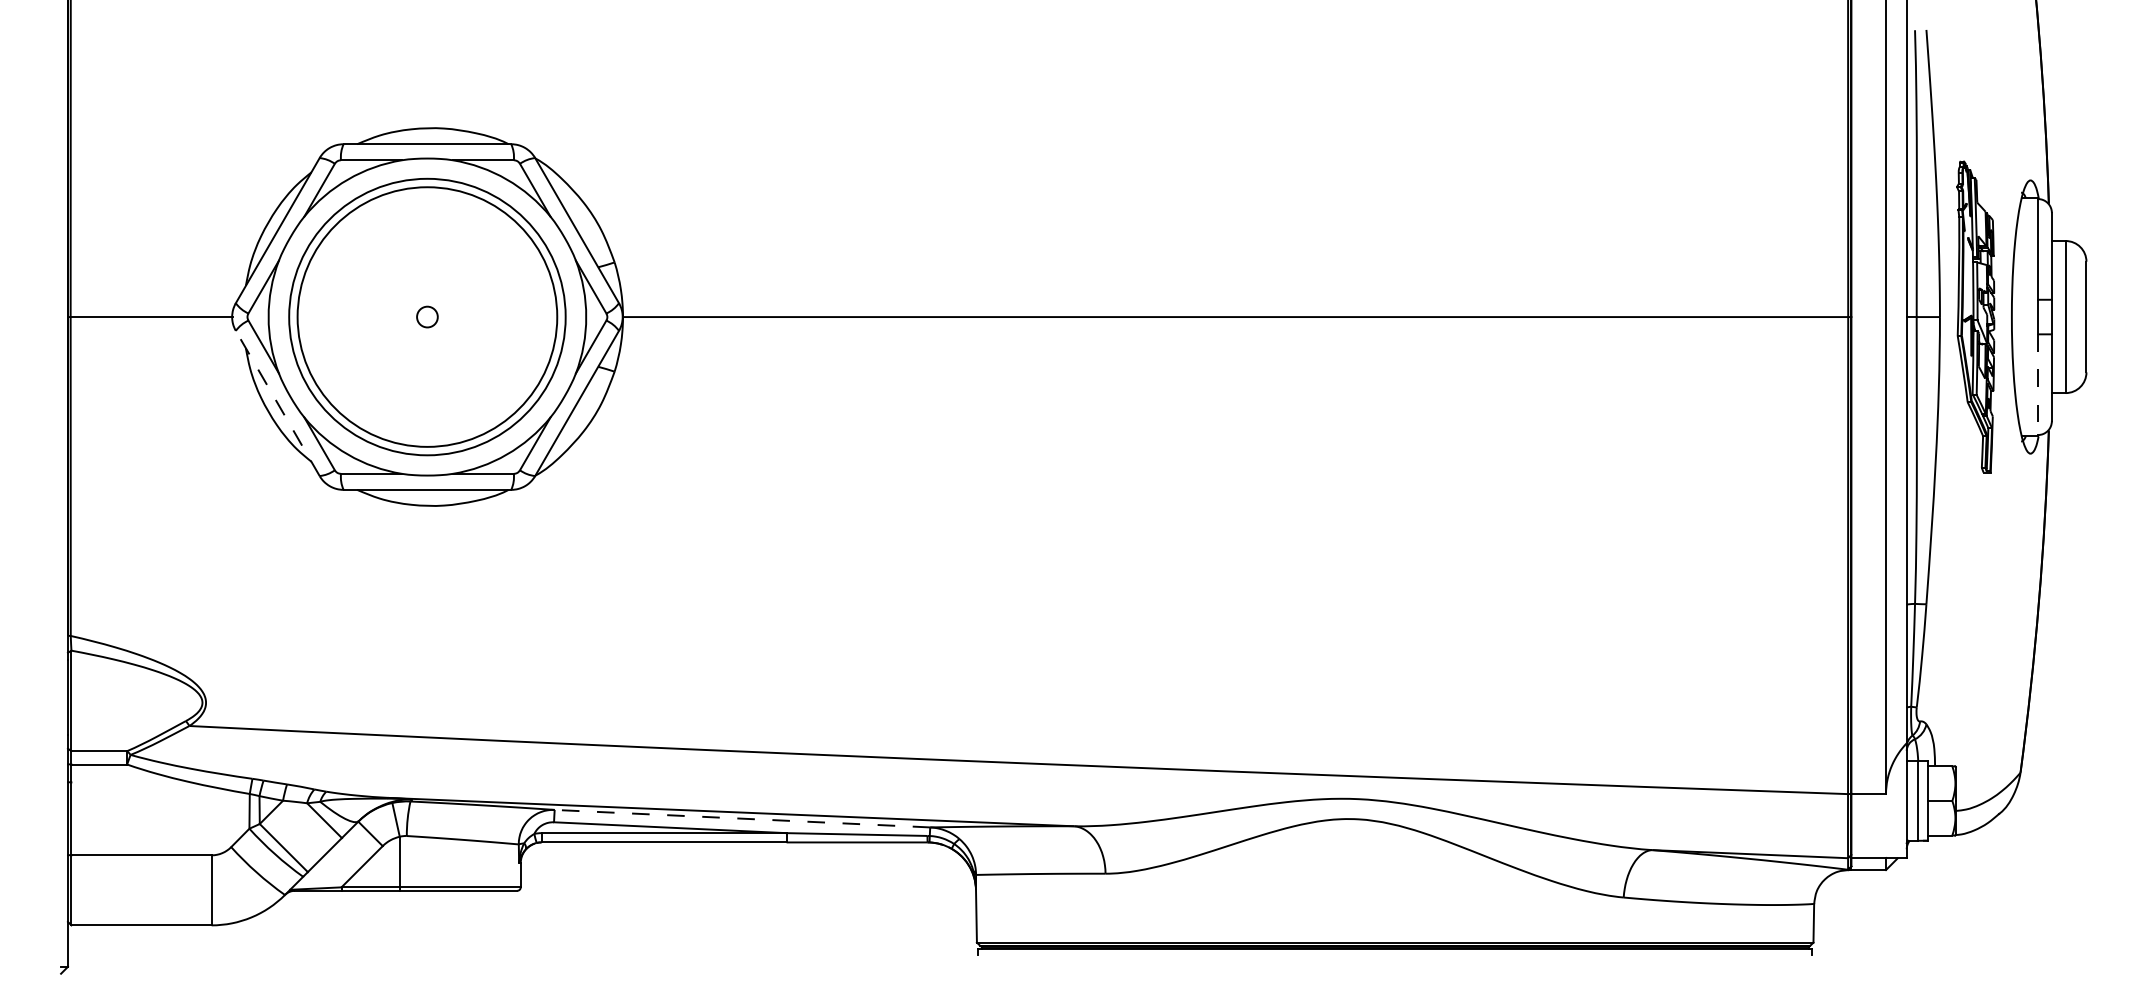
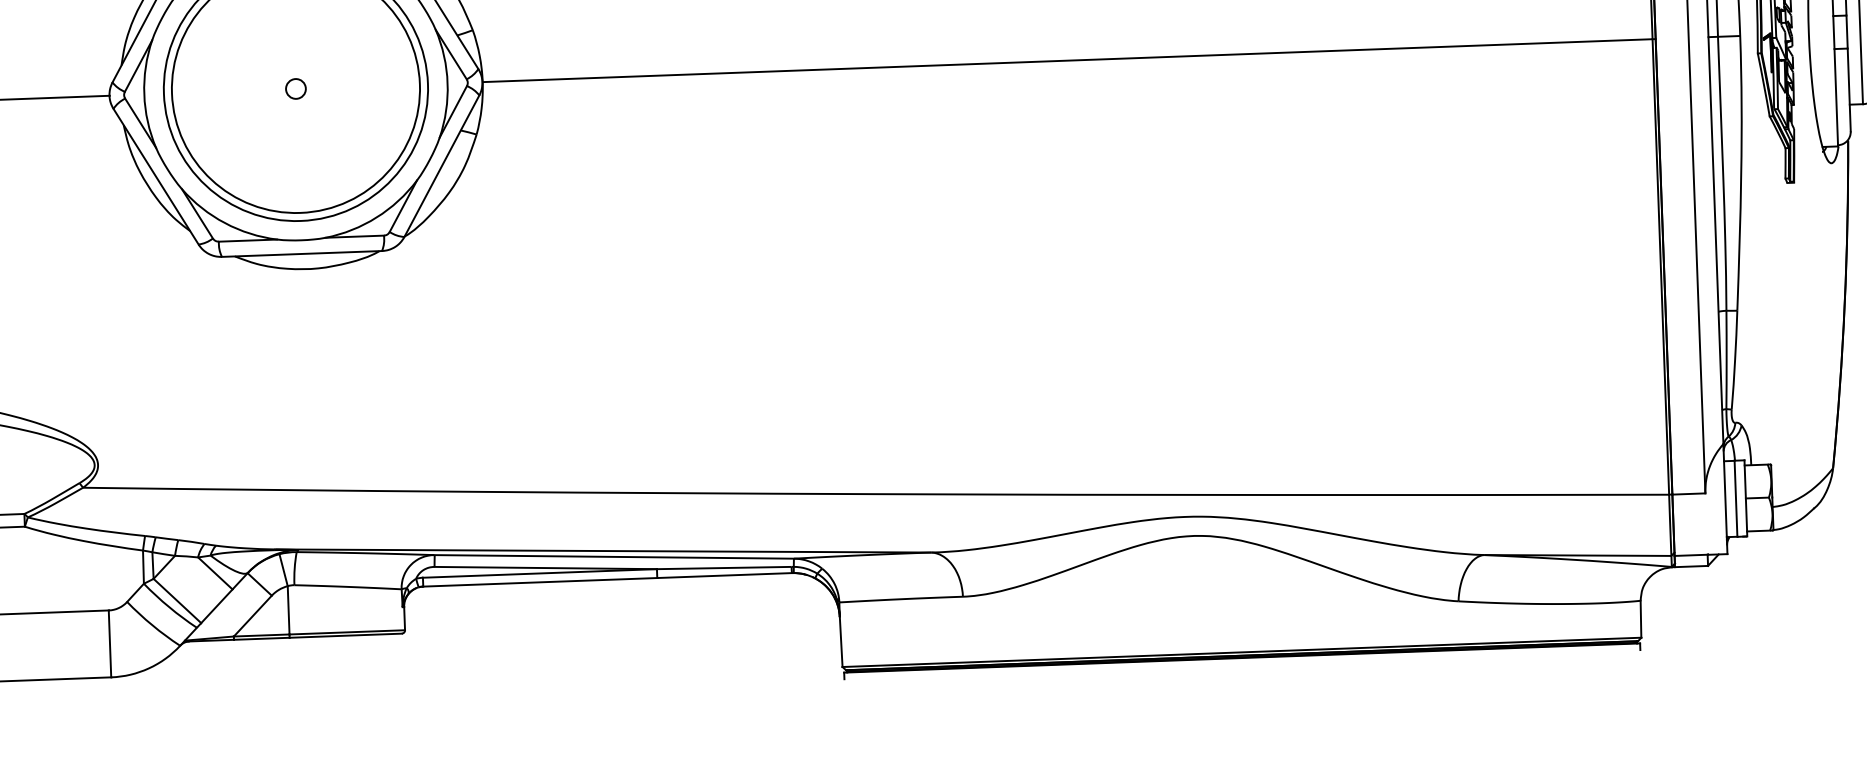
line: (2038, 385) -> (1836, 97), dashed -> solid
line: (277, 403) -> (155, 176), dashed -> solid
line: (743, 818) -> (615, 556), dashed -> solid

